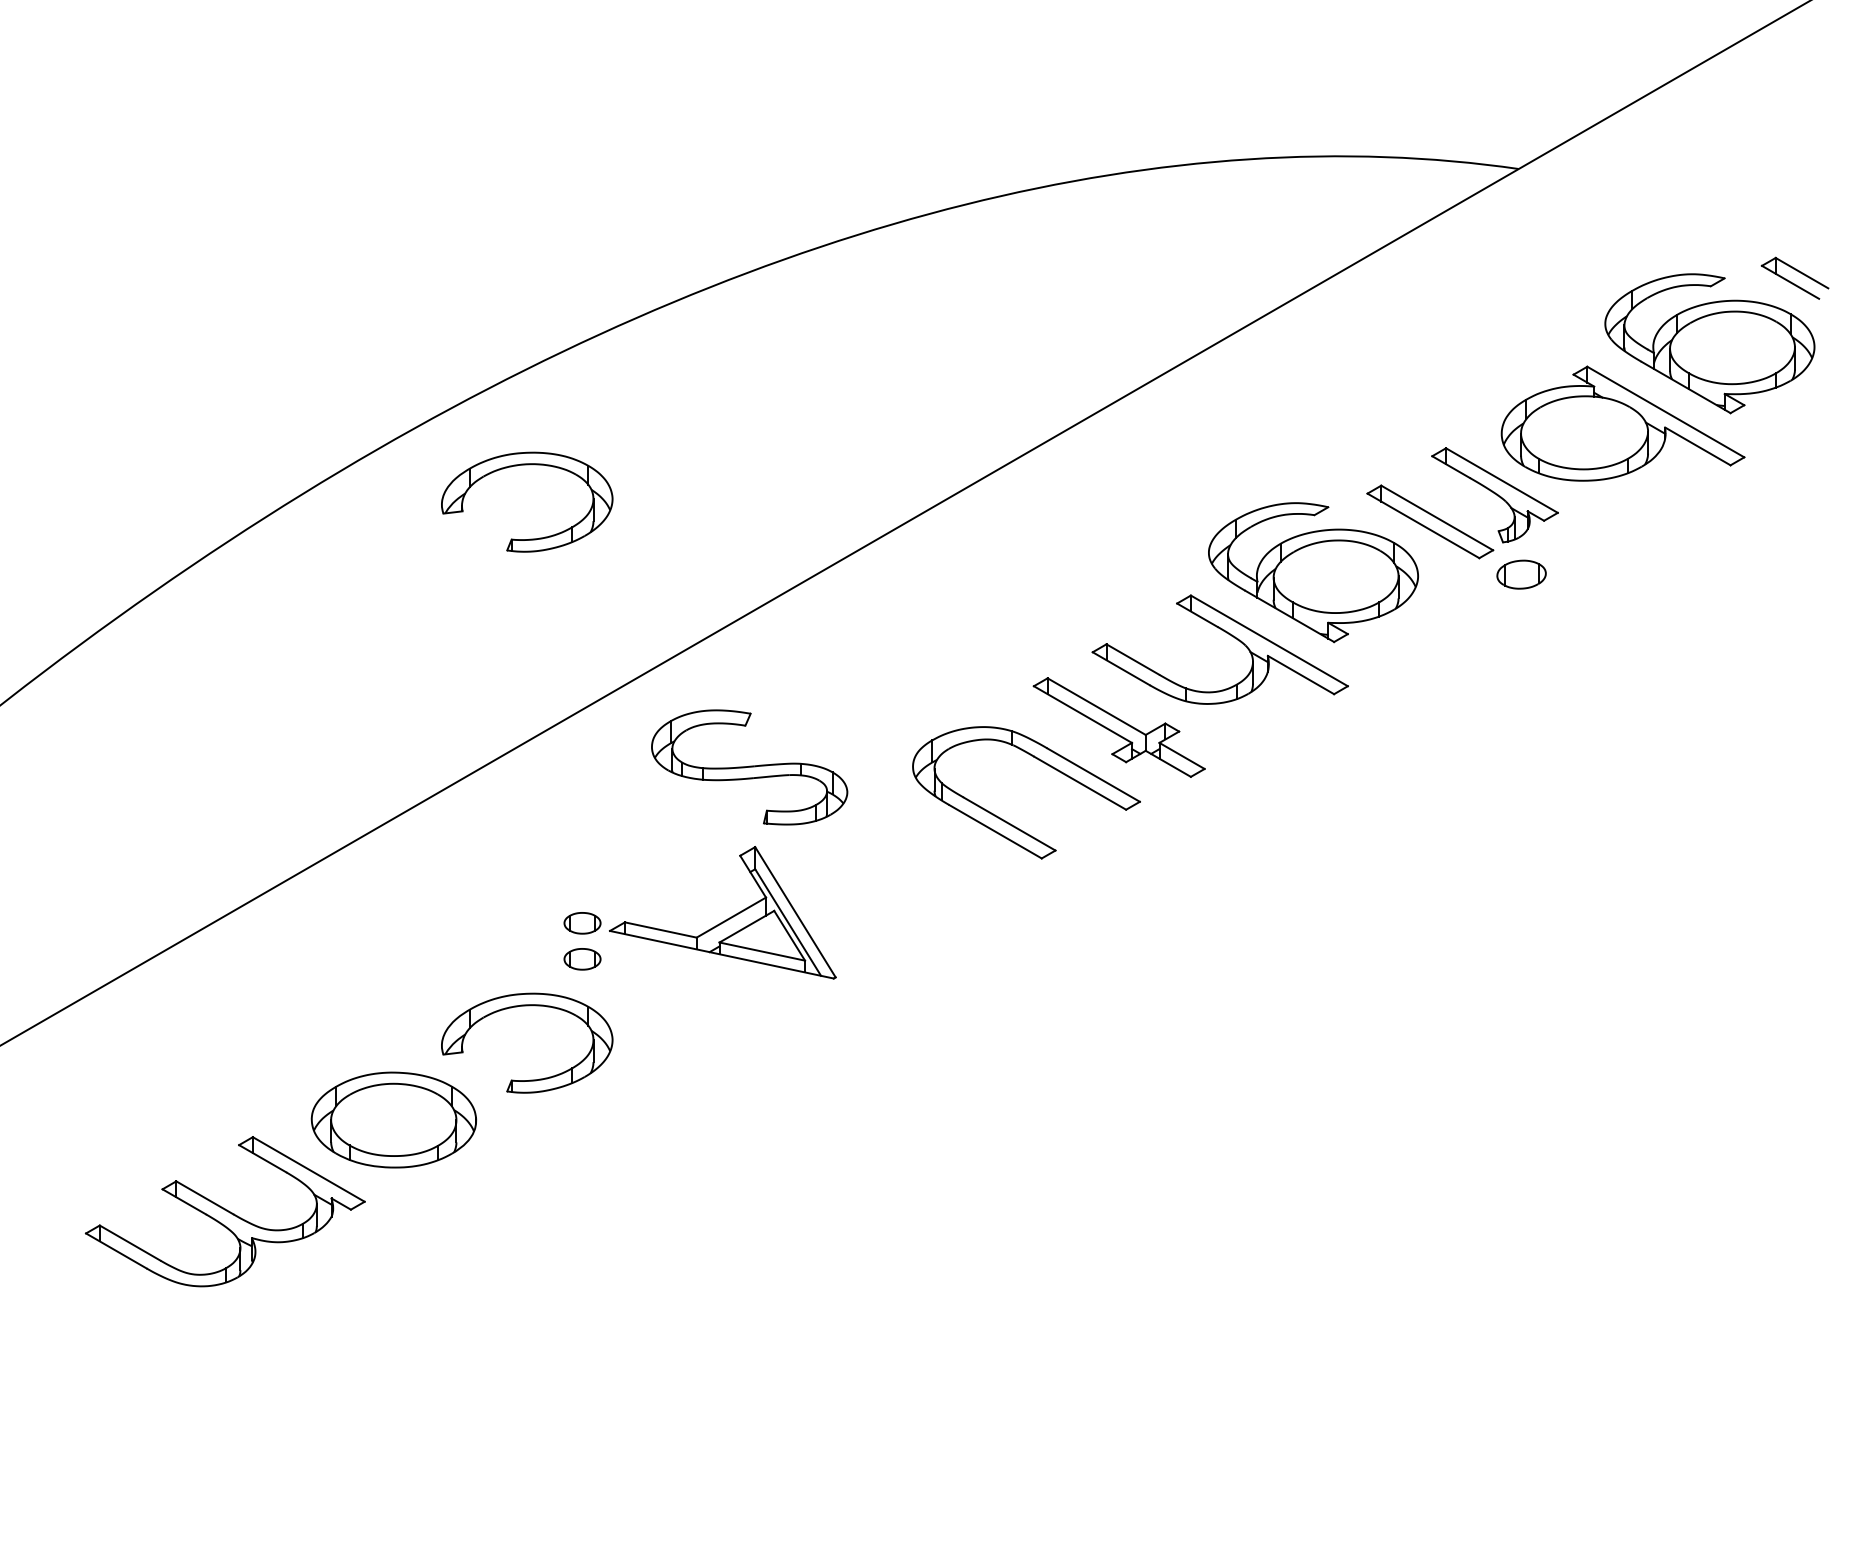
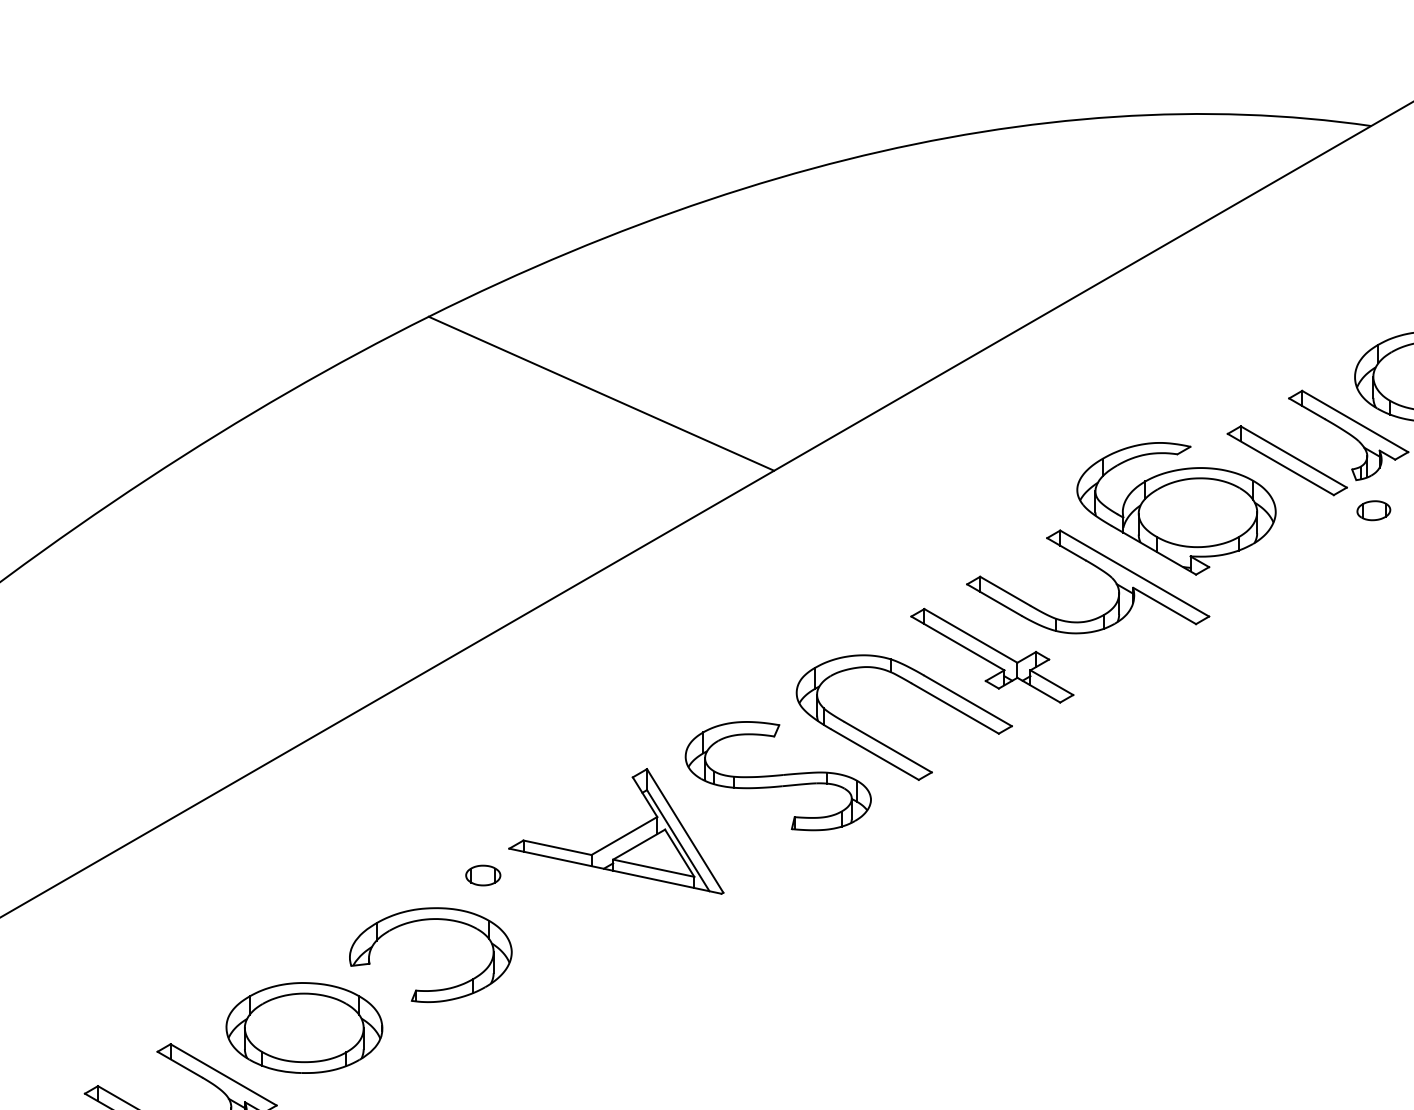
line: (707, 451) -> (601, 393), added
part: (527, 465) -> (431, 407), removed
part: (1521, 574) -> (1373, 510), size x0.71
part: (749, 767) -> (778, 776), moved
part: (582, 923) -> (483, 841), removed

